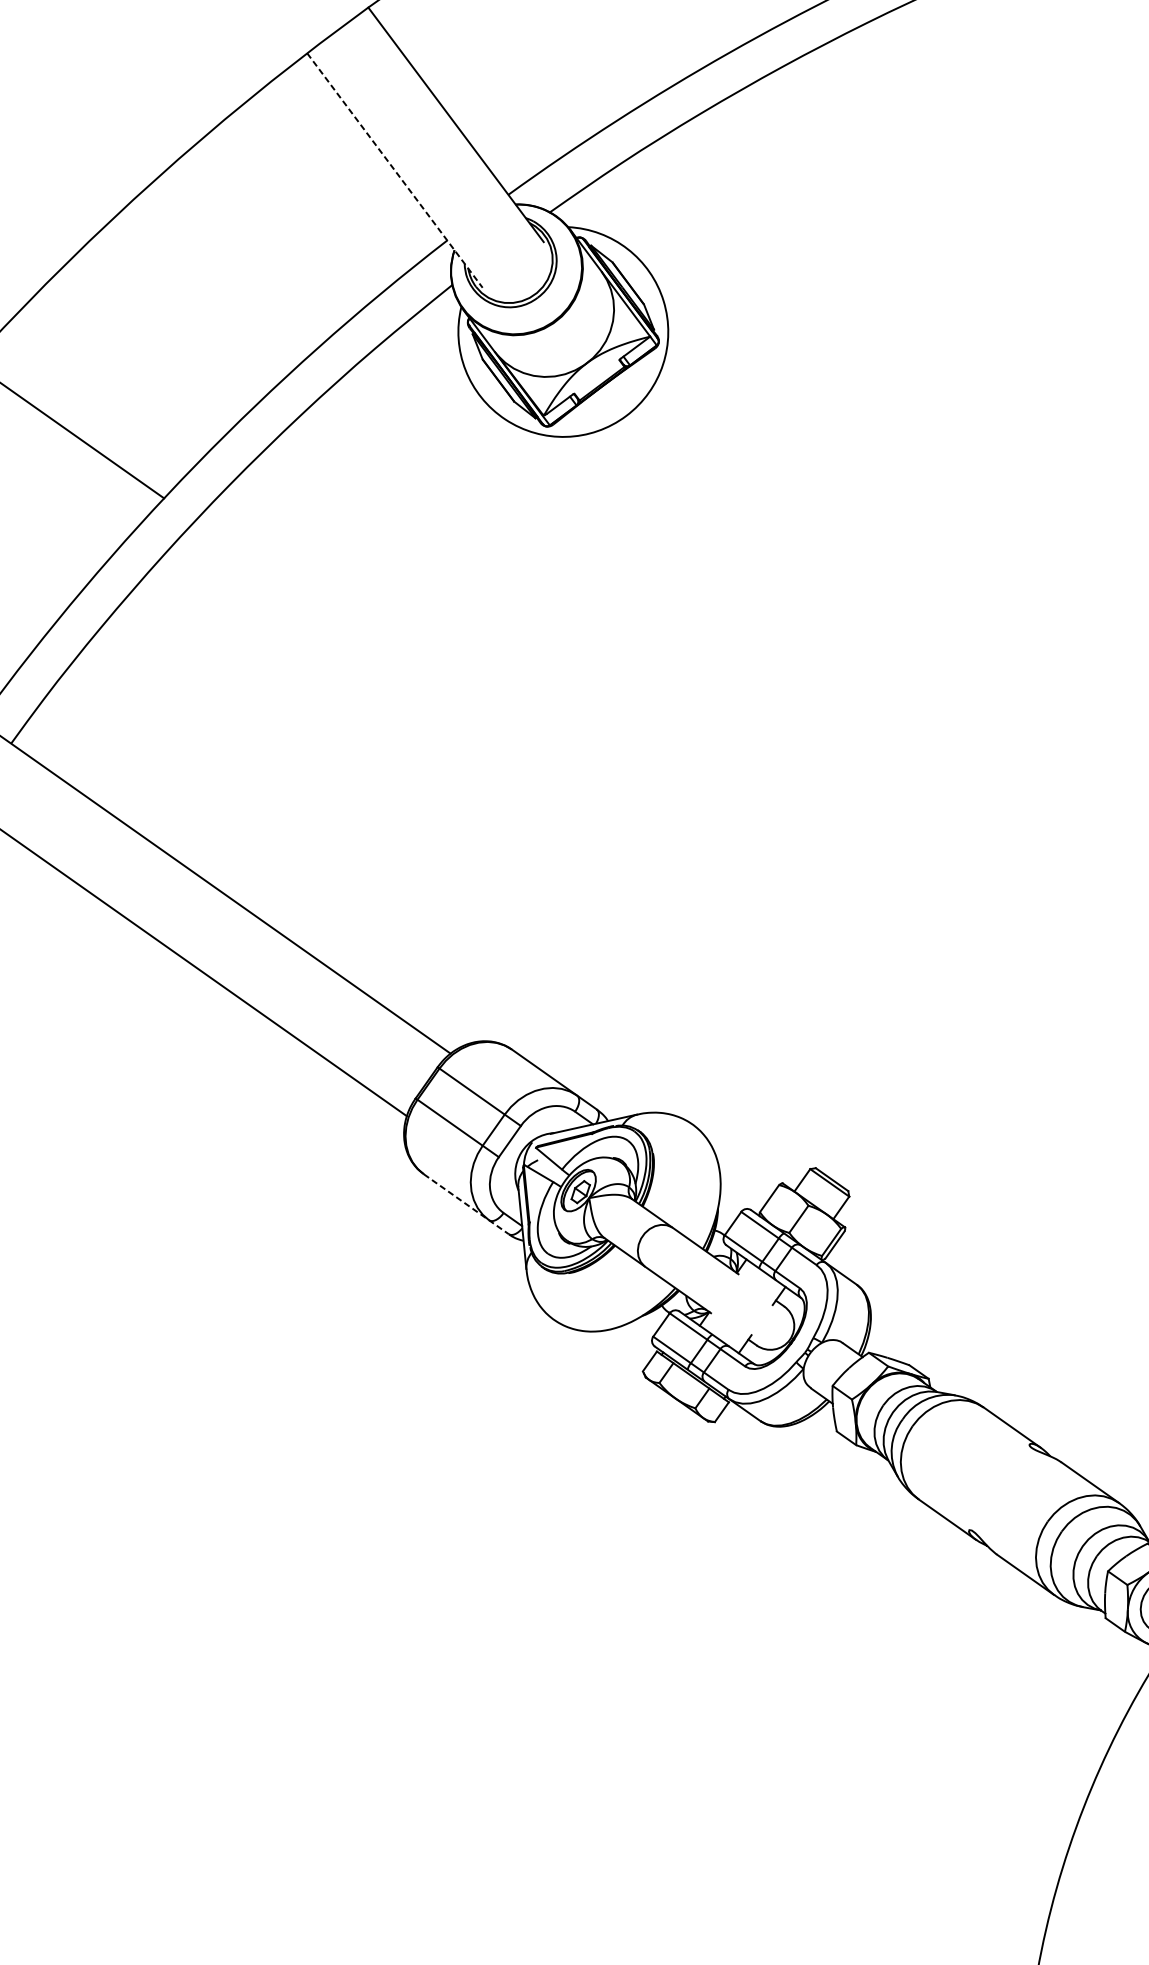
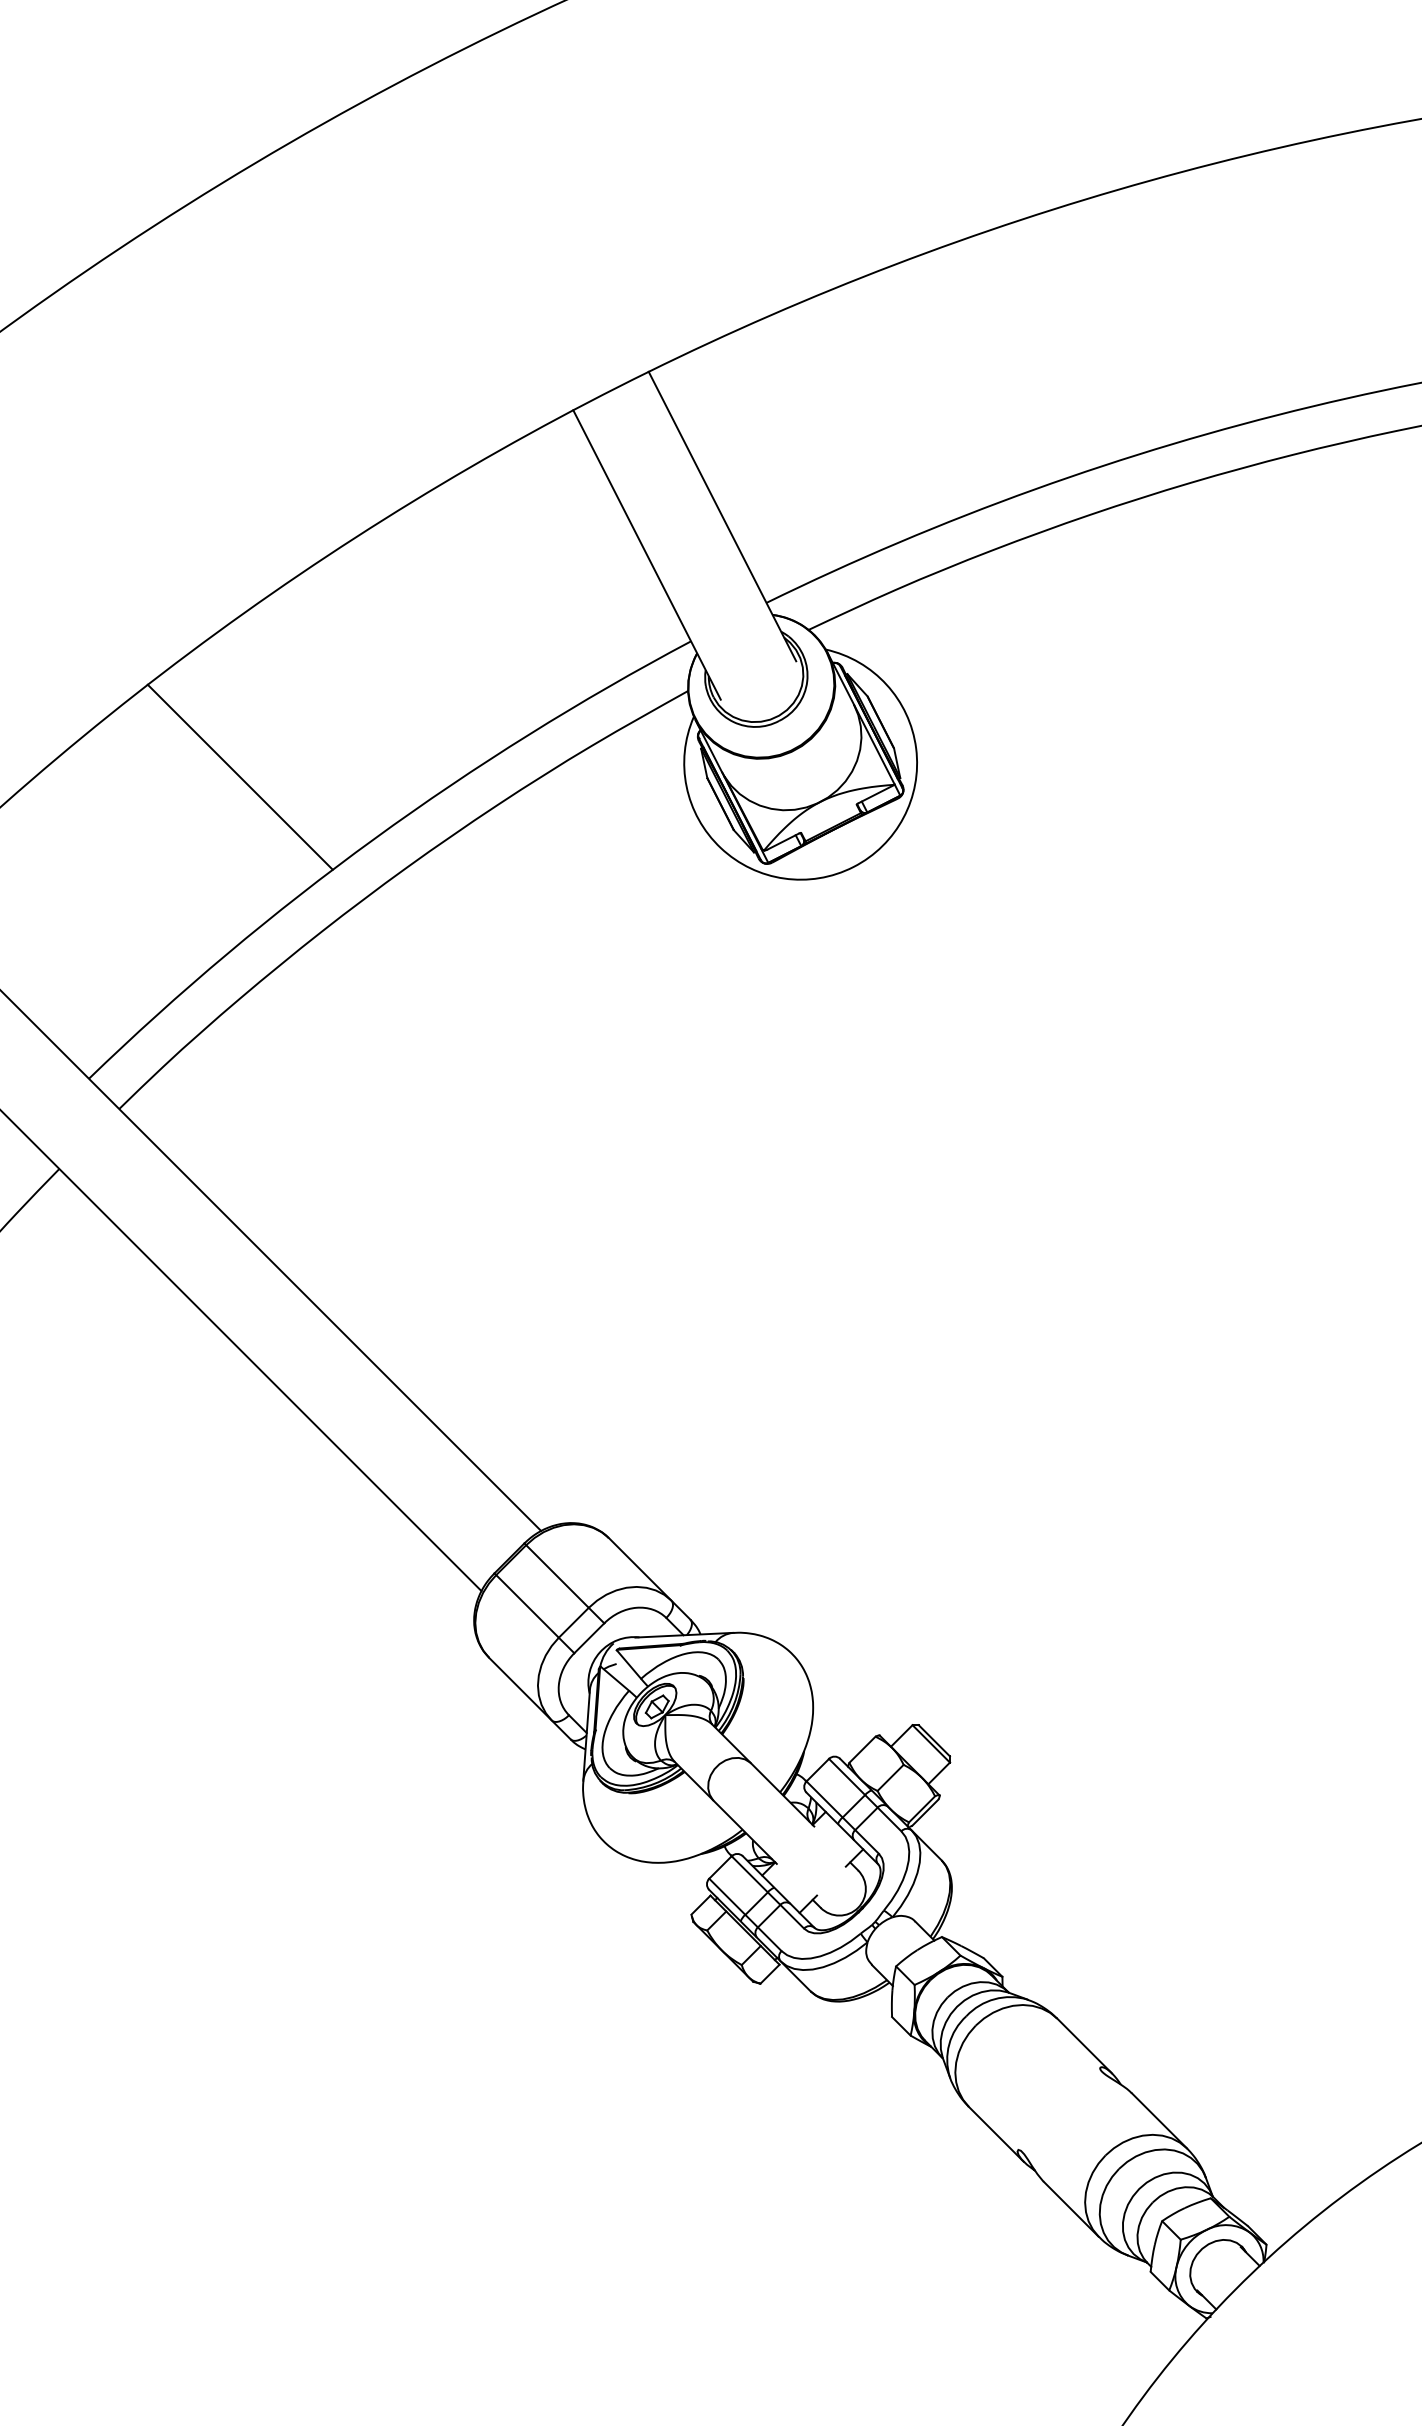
line: (395, 170) -> (647, 555), dashed -> solid
line: (465, 1204) -> (529, 1698), dashed -> solid

